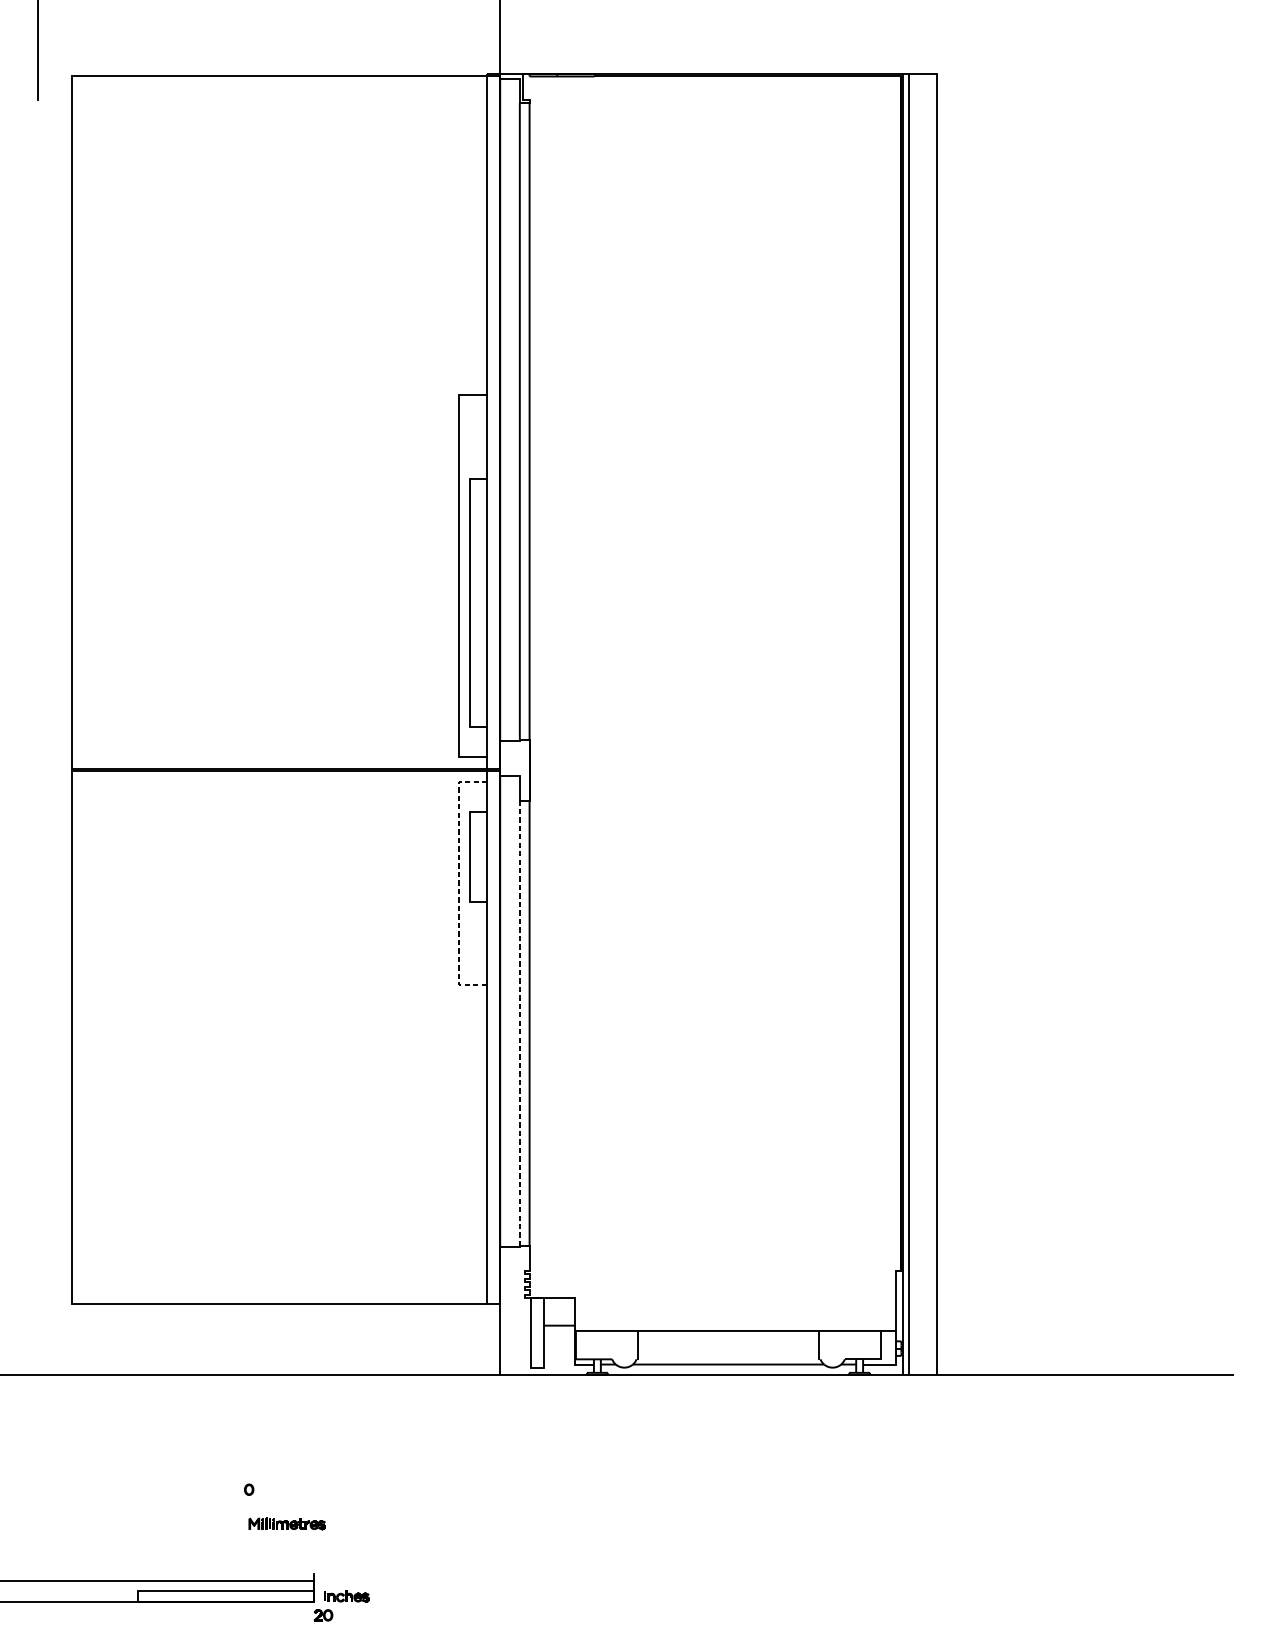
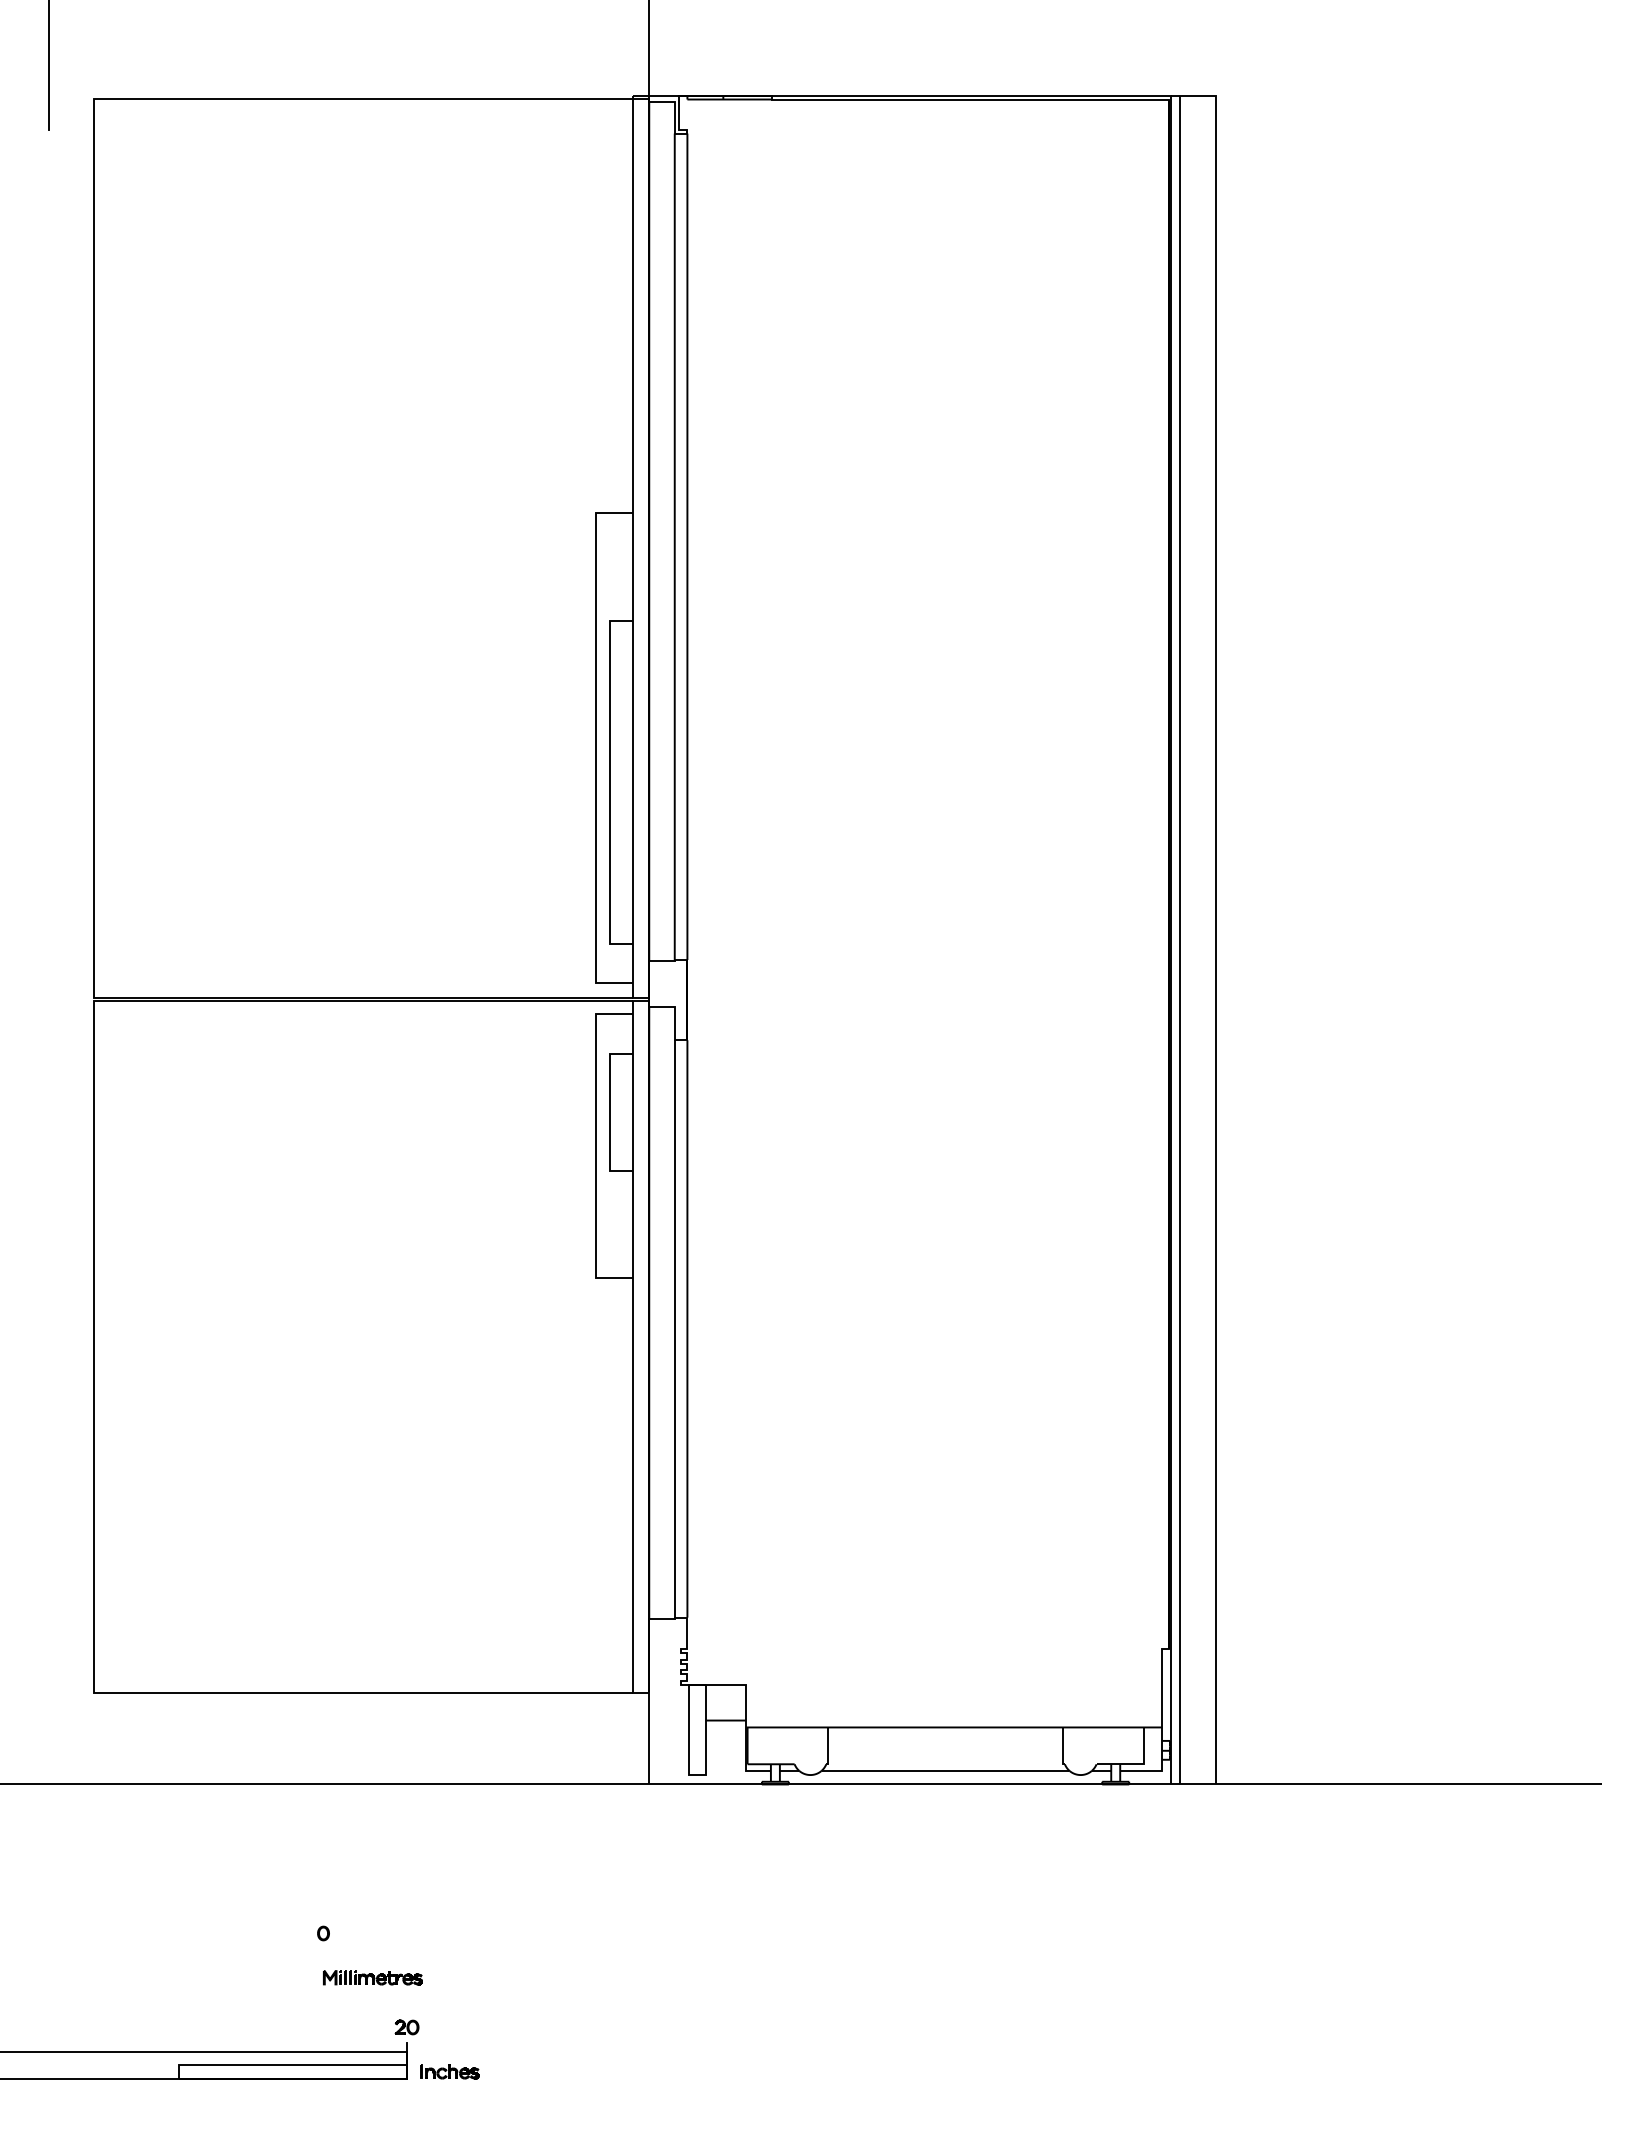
line: (458, 883) -> (595, 1146), dashed -> solid
line: (519, 1023) -> (674, 1328), dashed -> solid
part: (323, 1615) -> (406, 2027), moved

